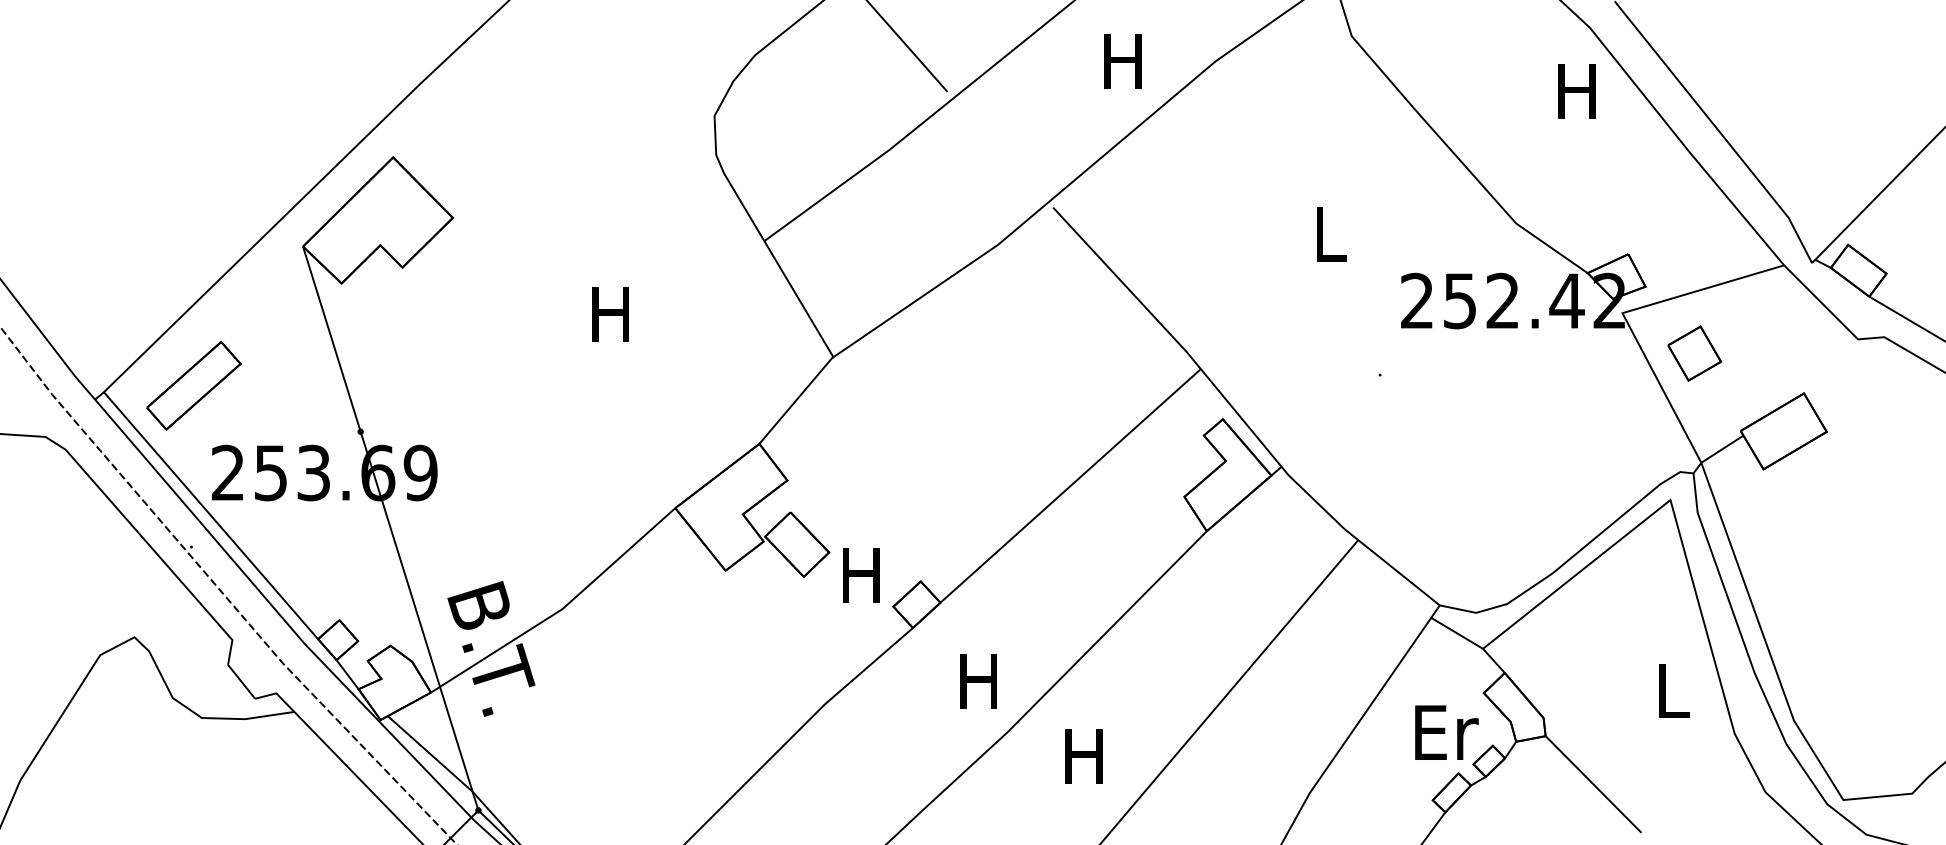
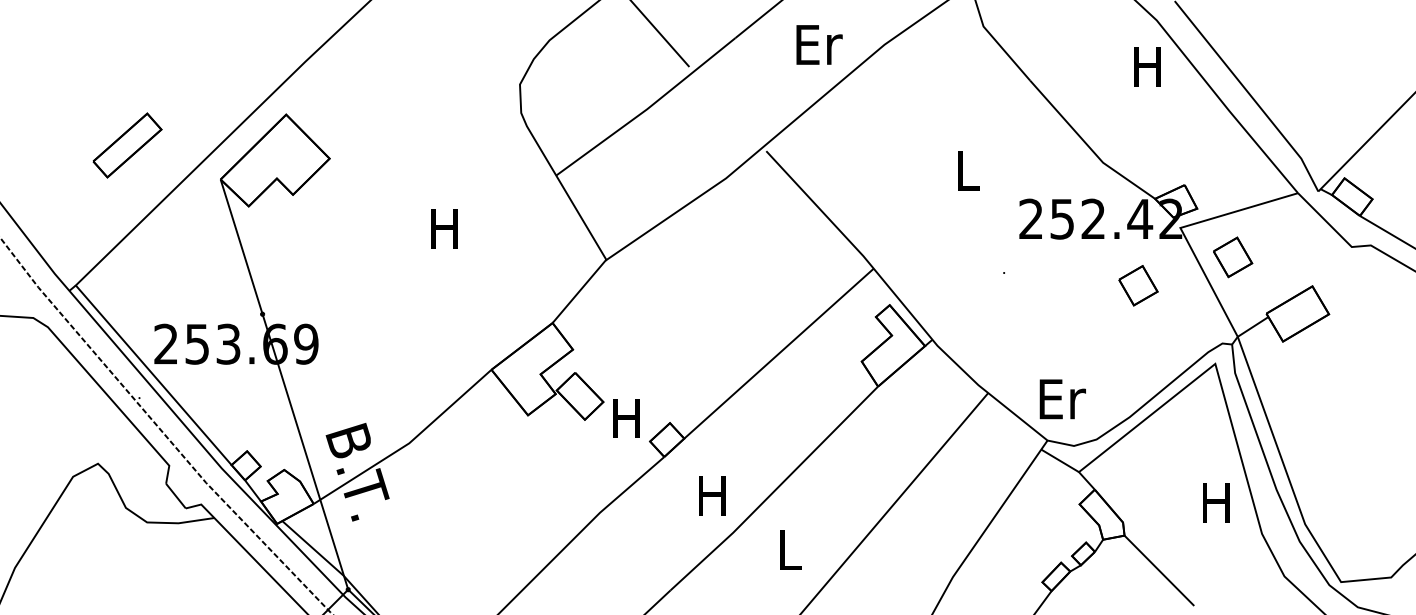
text: (1126, 61) -> (819, 44), H -> Er
part: (193, 385) -> (127, 145), moved
part: (1564, 392) -> (1138, 285), added
text: (1671, 690) -> (1216, 502), L -> H
text: (1446, 732) -> (1062, 399), moved
text: (1083, 756) -> (788, 550), H -> L

